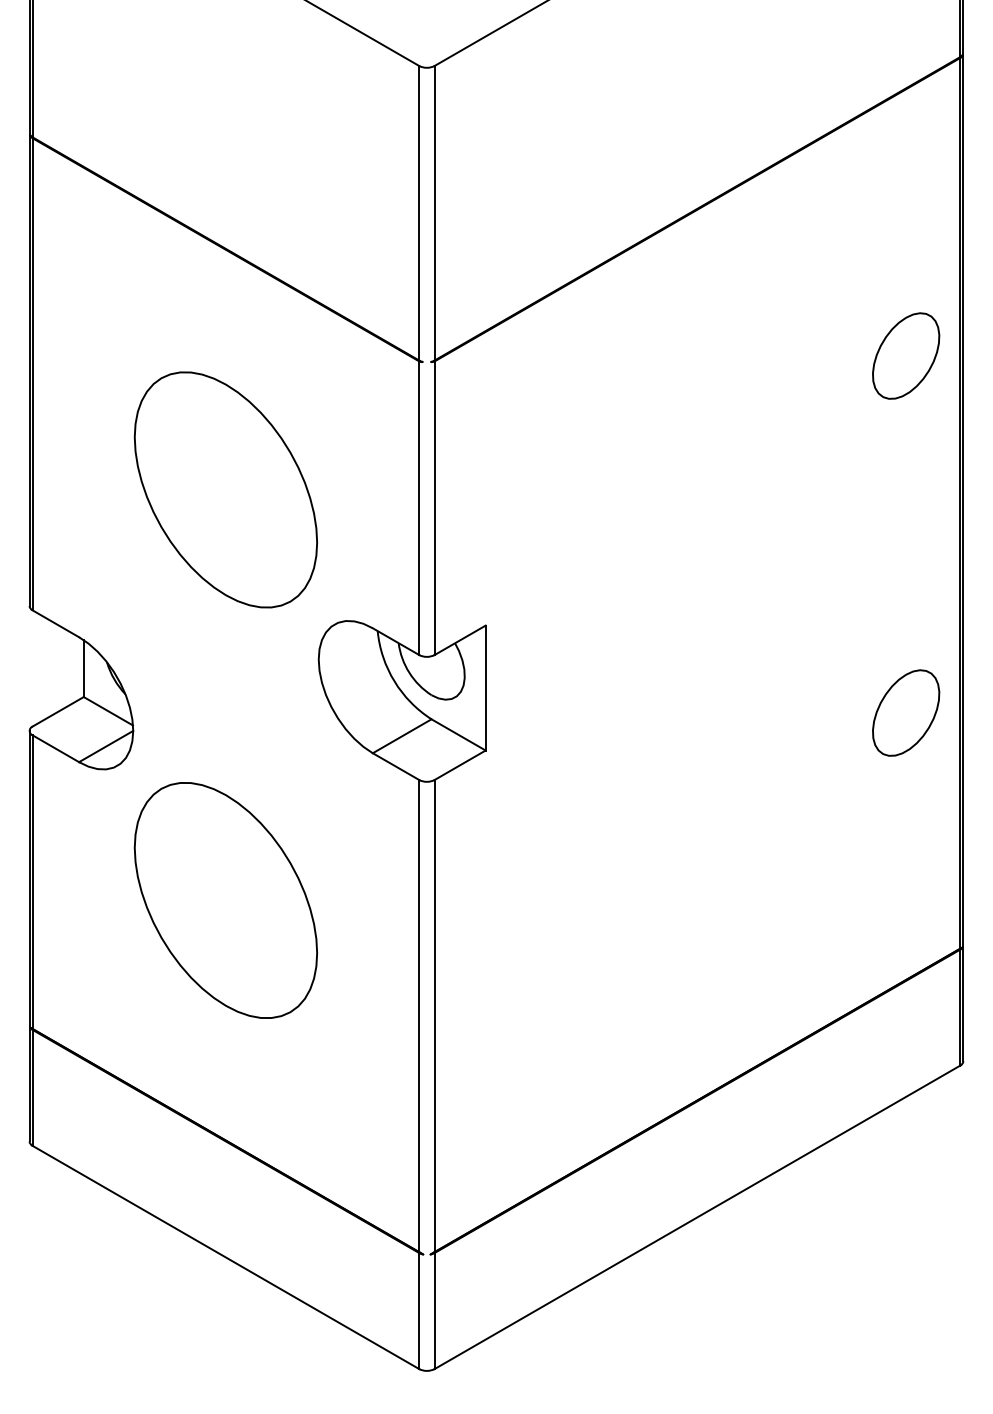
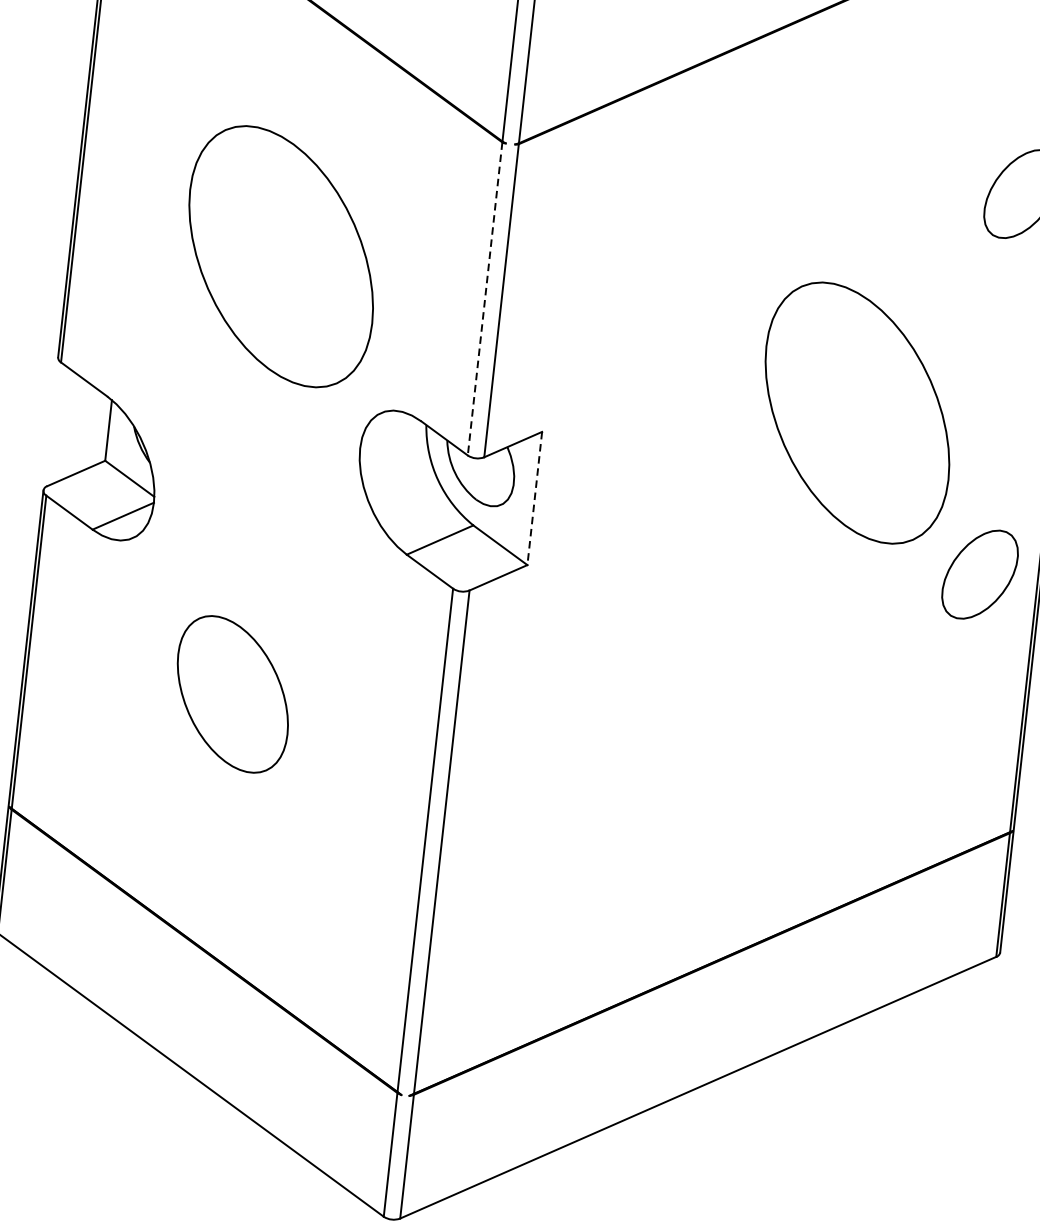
line: (419, 508) -> (485, 299), solid -> dashed
part: (775, 575) -> (857, 412), added
line: (485, 688) -> (534, 498), solid -> dashed
part: (225, 900) -> (232, 694), size x0.6

